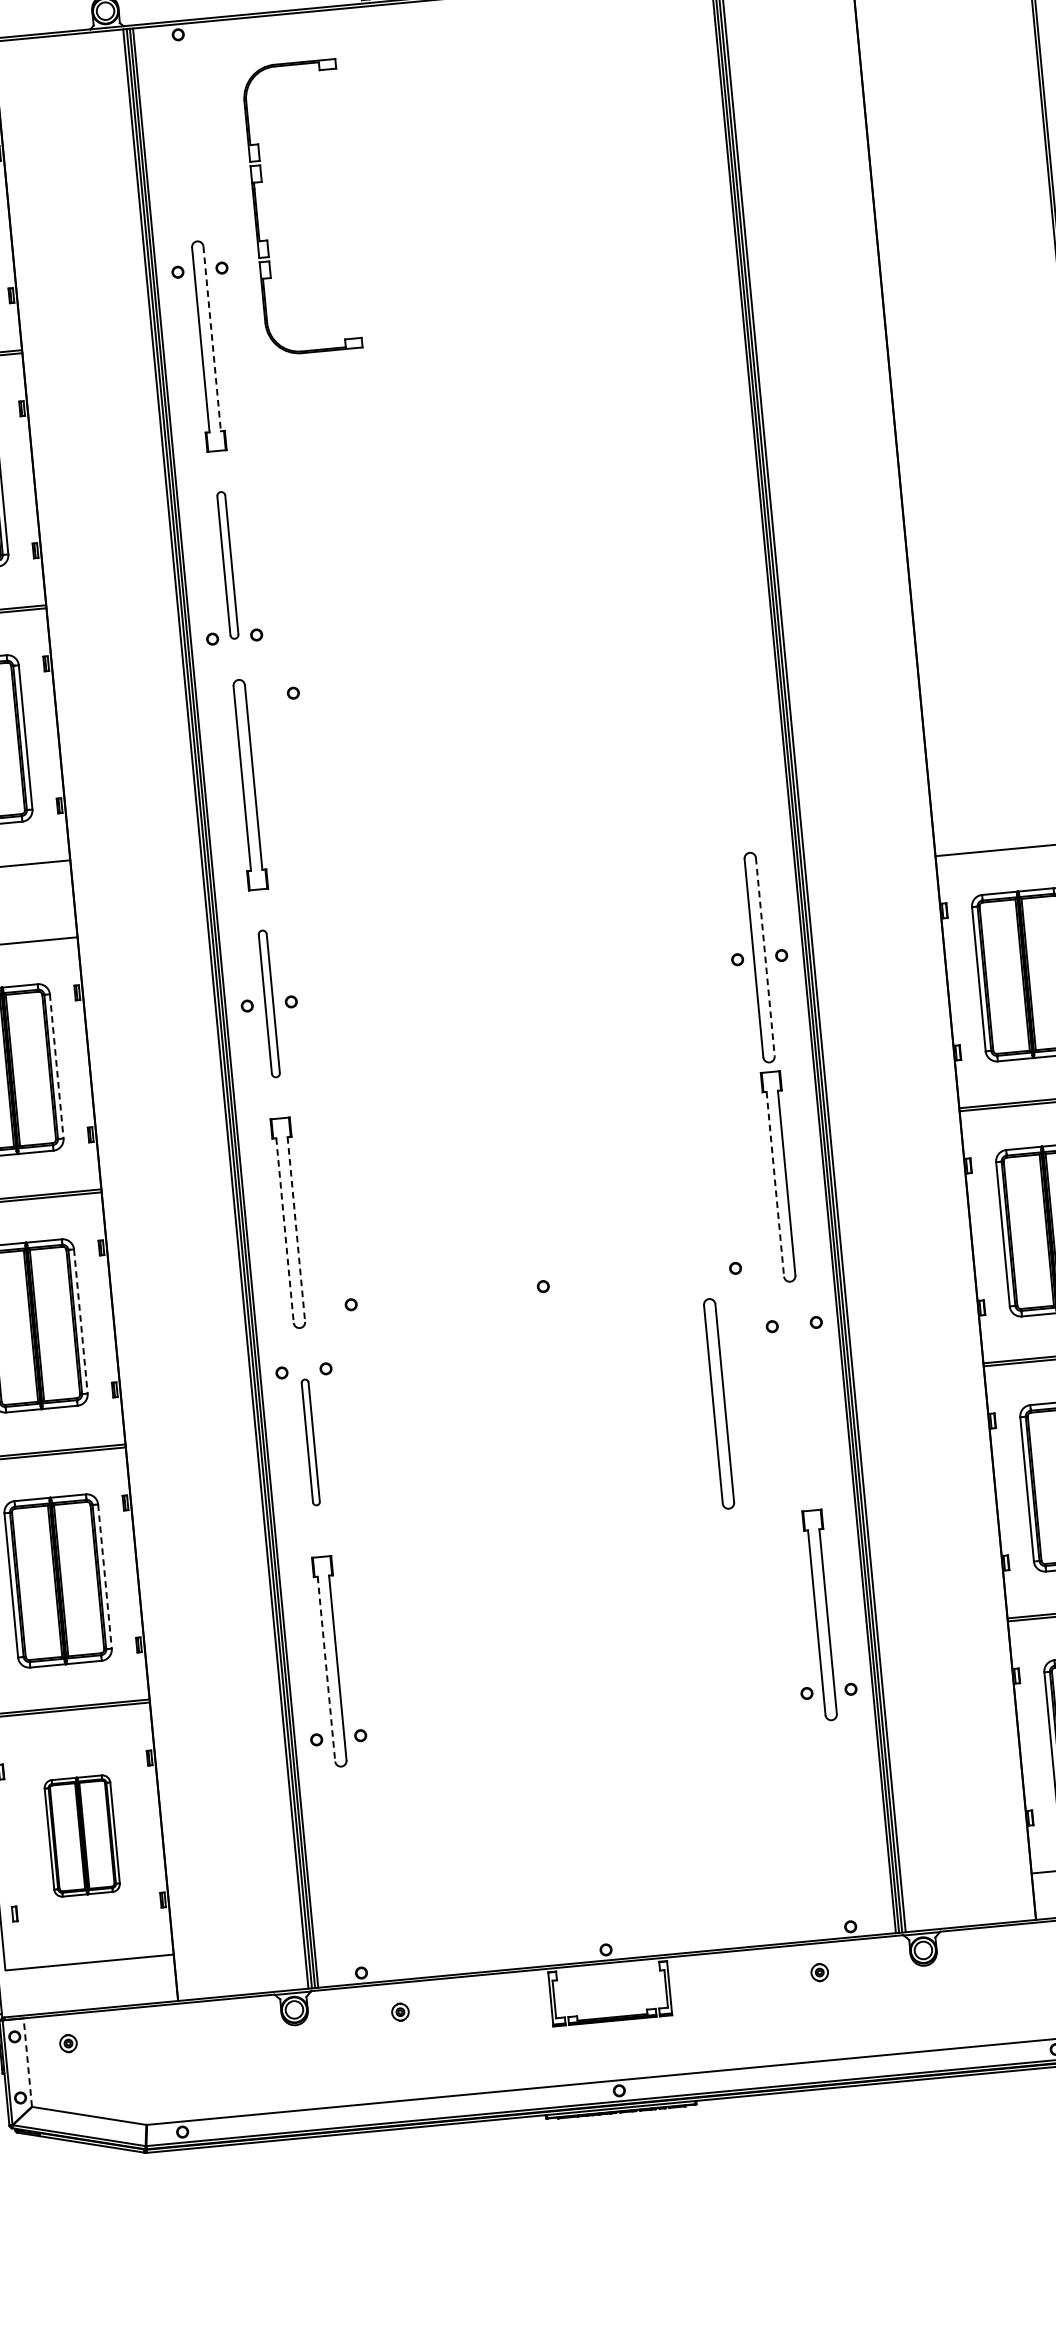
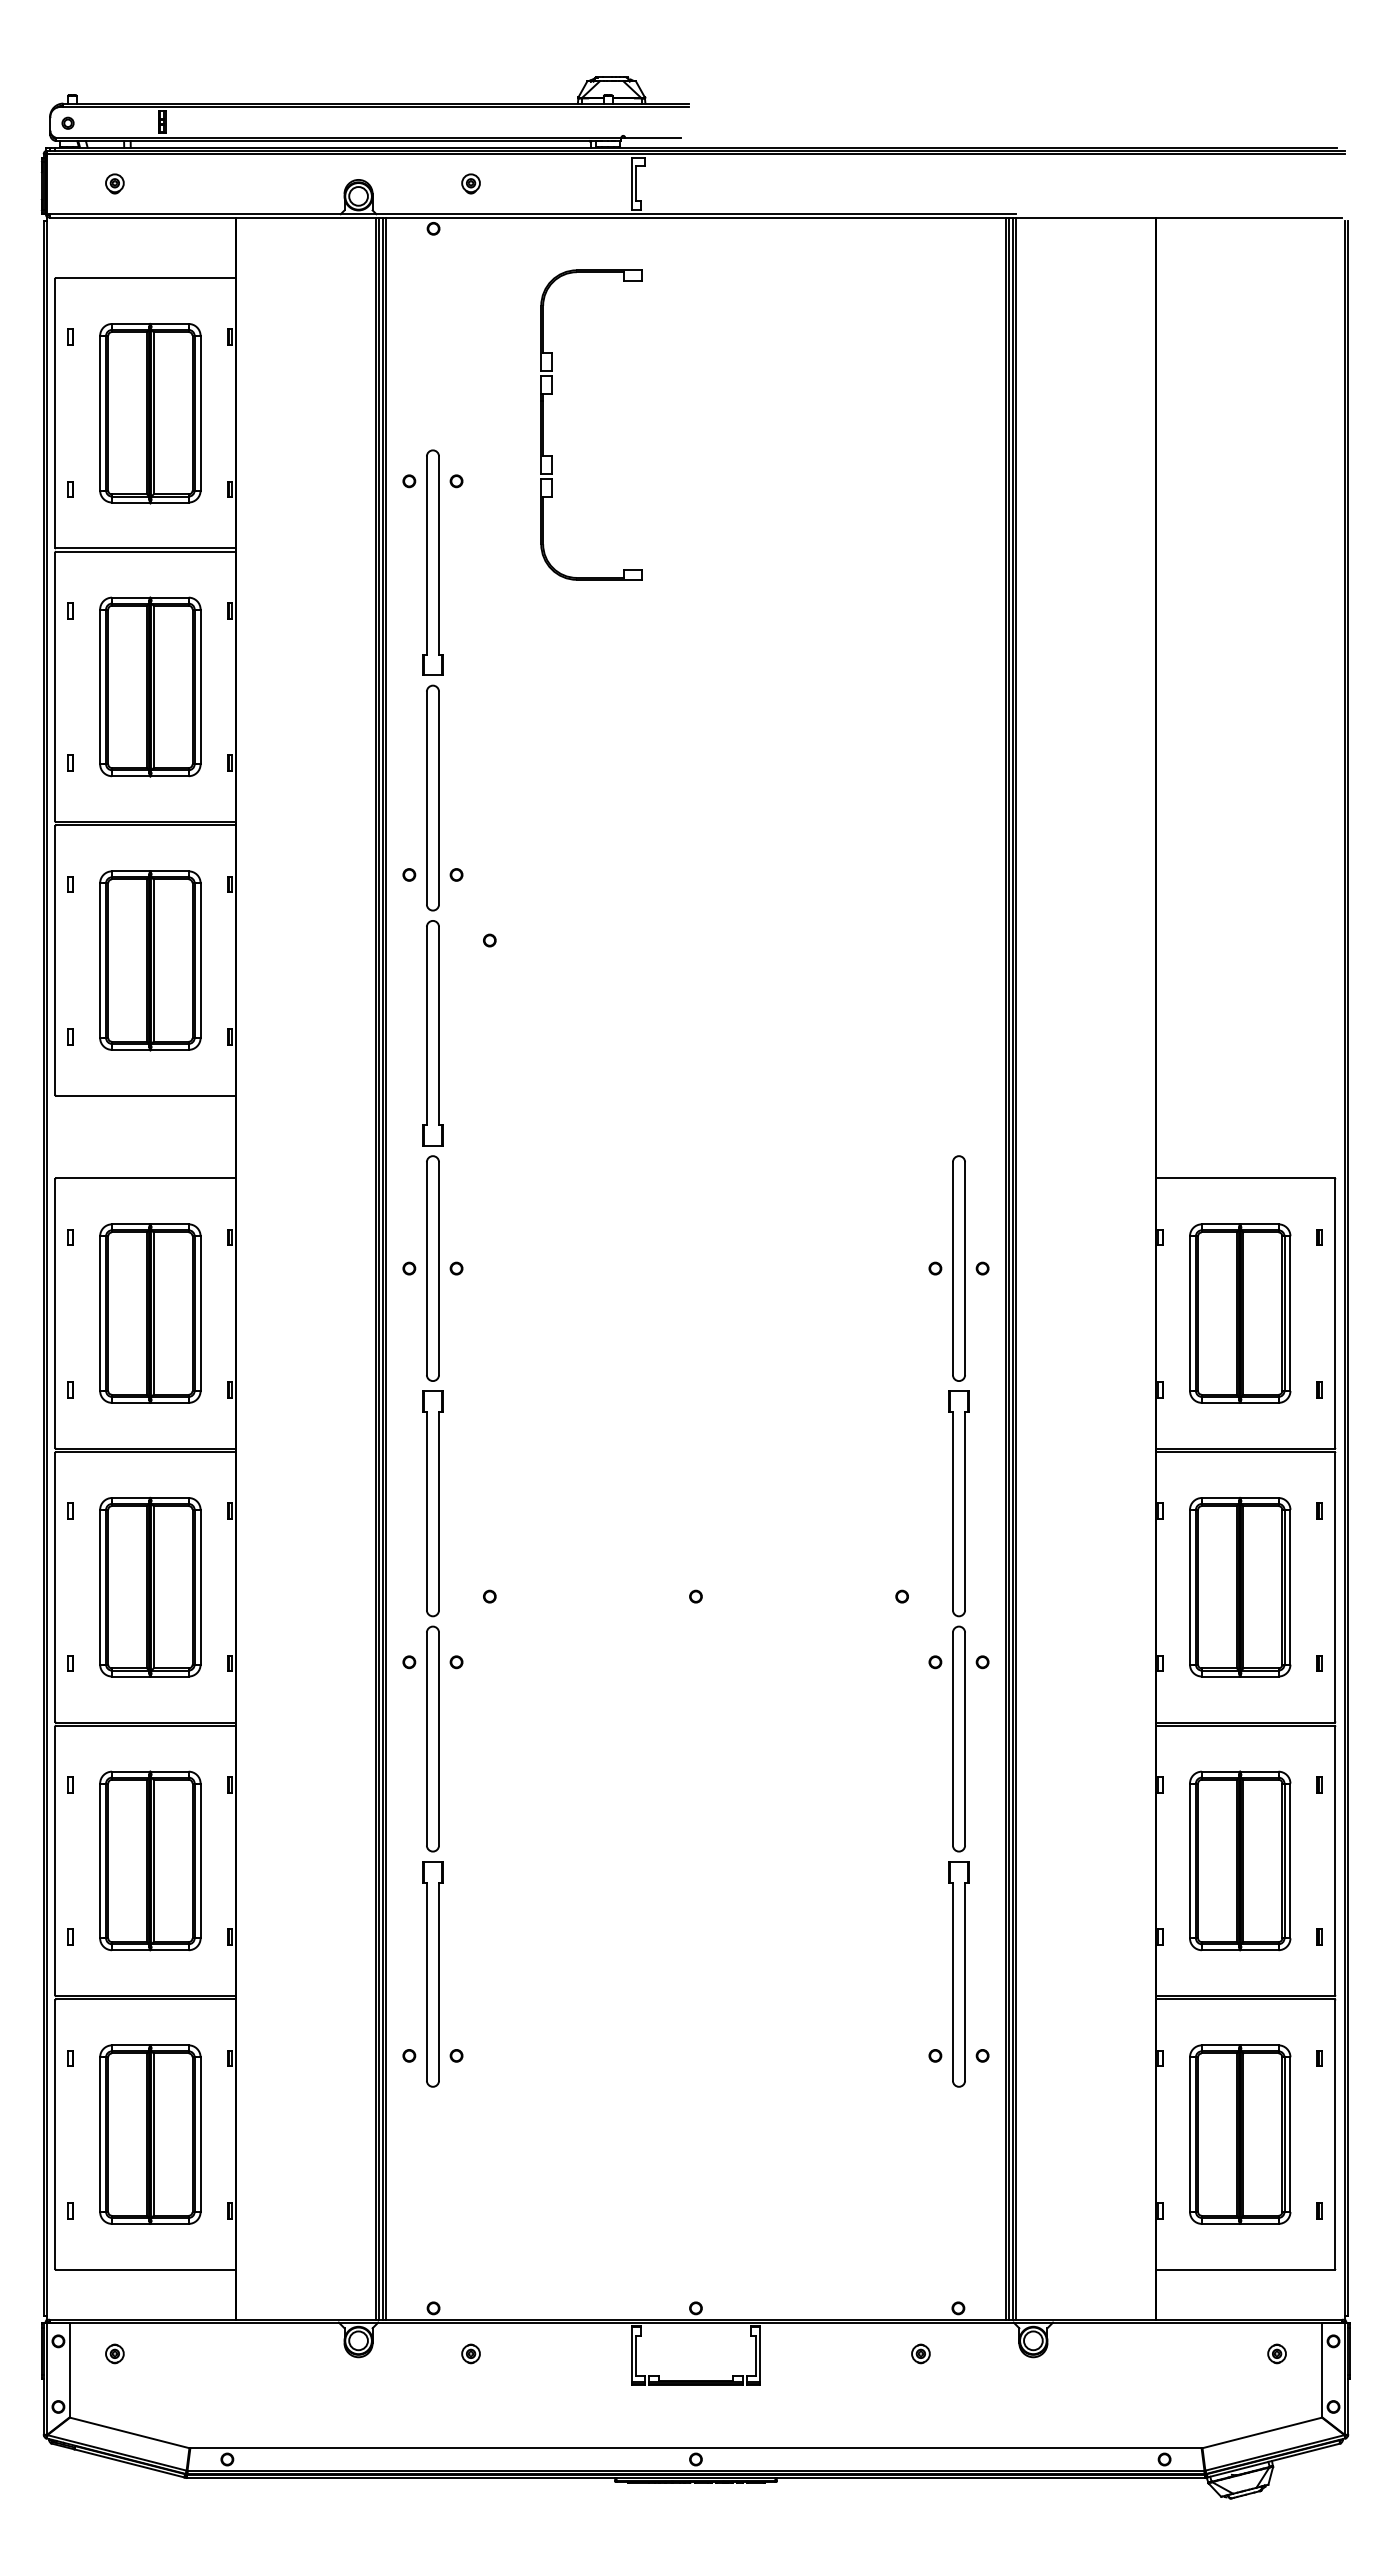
part: (256, 211) -> (543, 424), moved
line: (212, 339) -> (439, 556), dashed -> solid
part: (227, 564) -> (432, 797), size x1.43
line: (765, 957) -> (965, 1269), dashed -> solid
part: (268, 1003) -> (432, 1268), size x1.43
line: (56, 1067) -> (200, 1314), dashed -> solid
line: (774, 1184) -> (952, 1511), dashed -> solid
line: (296, 1229) -> (439, 1511), dashed -> solid
line: (284, 1230) -> (426, 1511), dashed -> solid
line: (80, 1321) -> (200, 1587), dashed -> solid
part: (718, 1403) -> (958, 1738), moved
part: (310, 1442) -> (432, 1738), size x1.67
line: (104, 1577) -> (200, 1861), dashed -> solid
line: (326, 1669) -> (426, 1982), dashed -> solid
part: (82, 1835) -> (150, 2134), size x1.43
line: (27, 2062) -> (69, 2369), dashed -> solid

